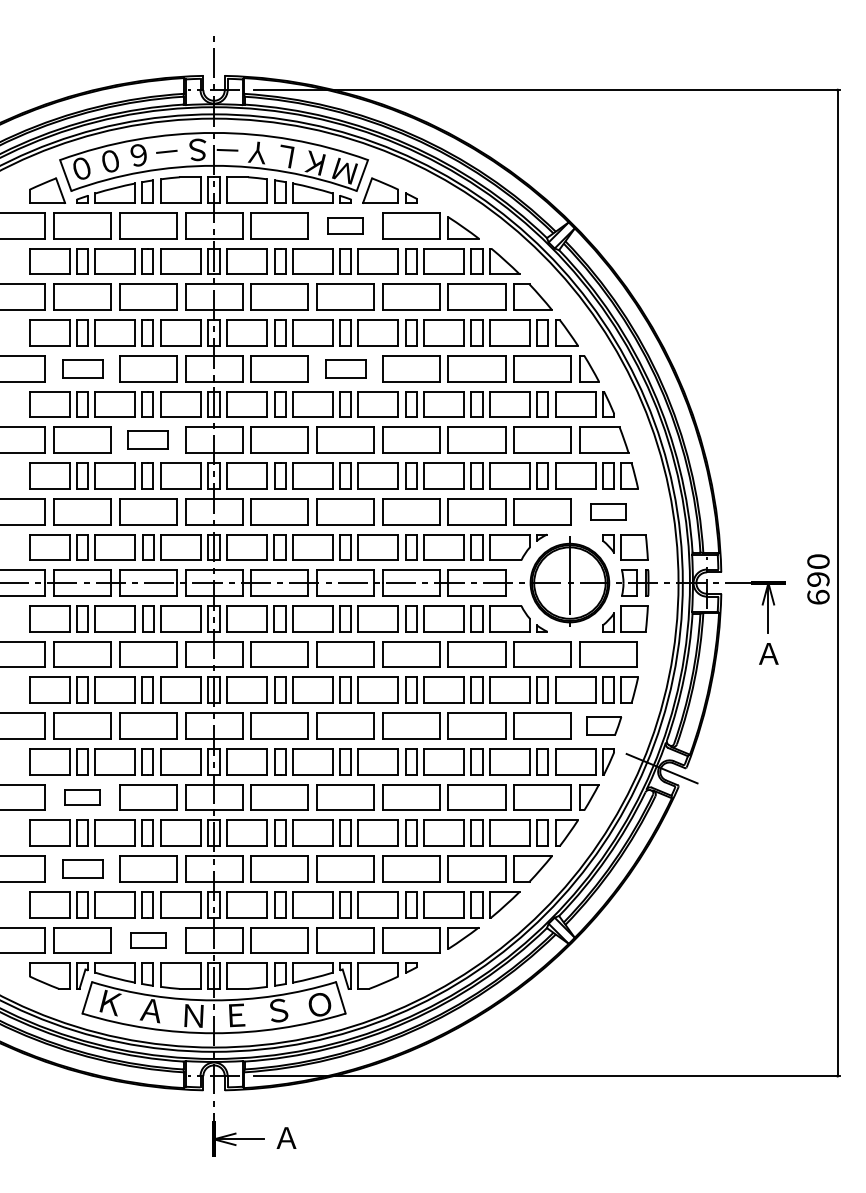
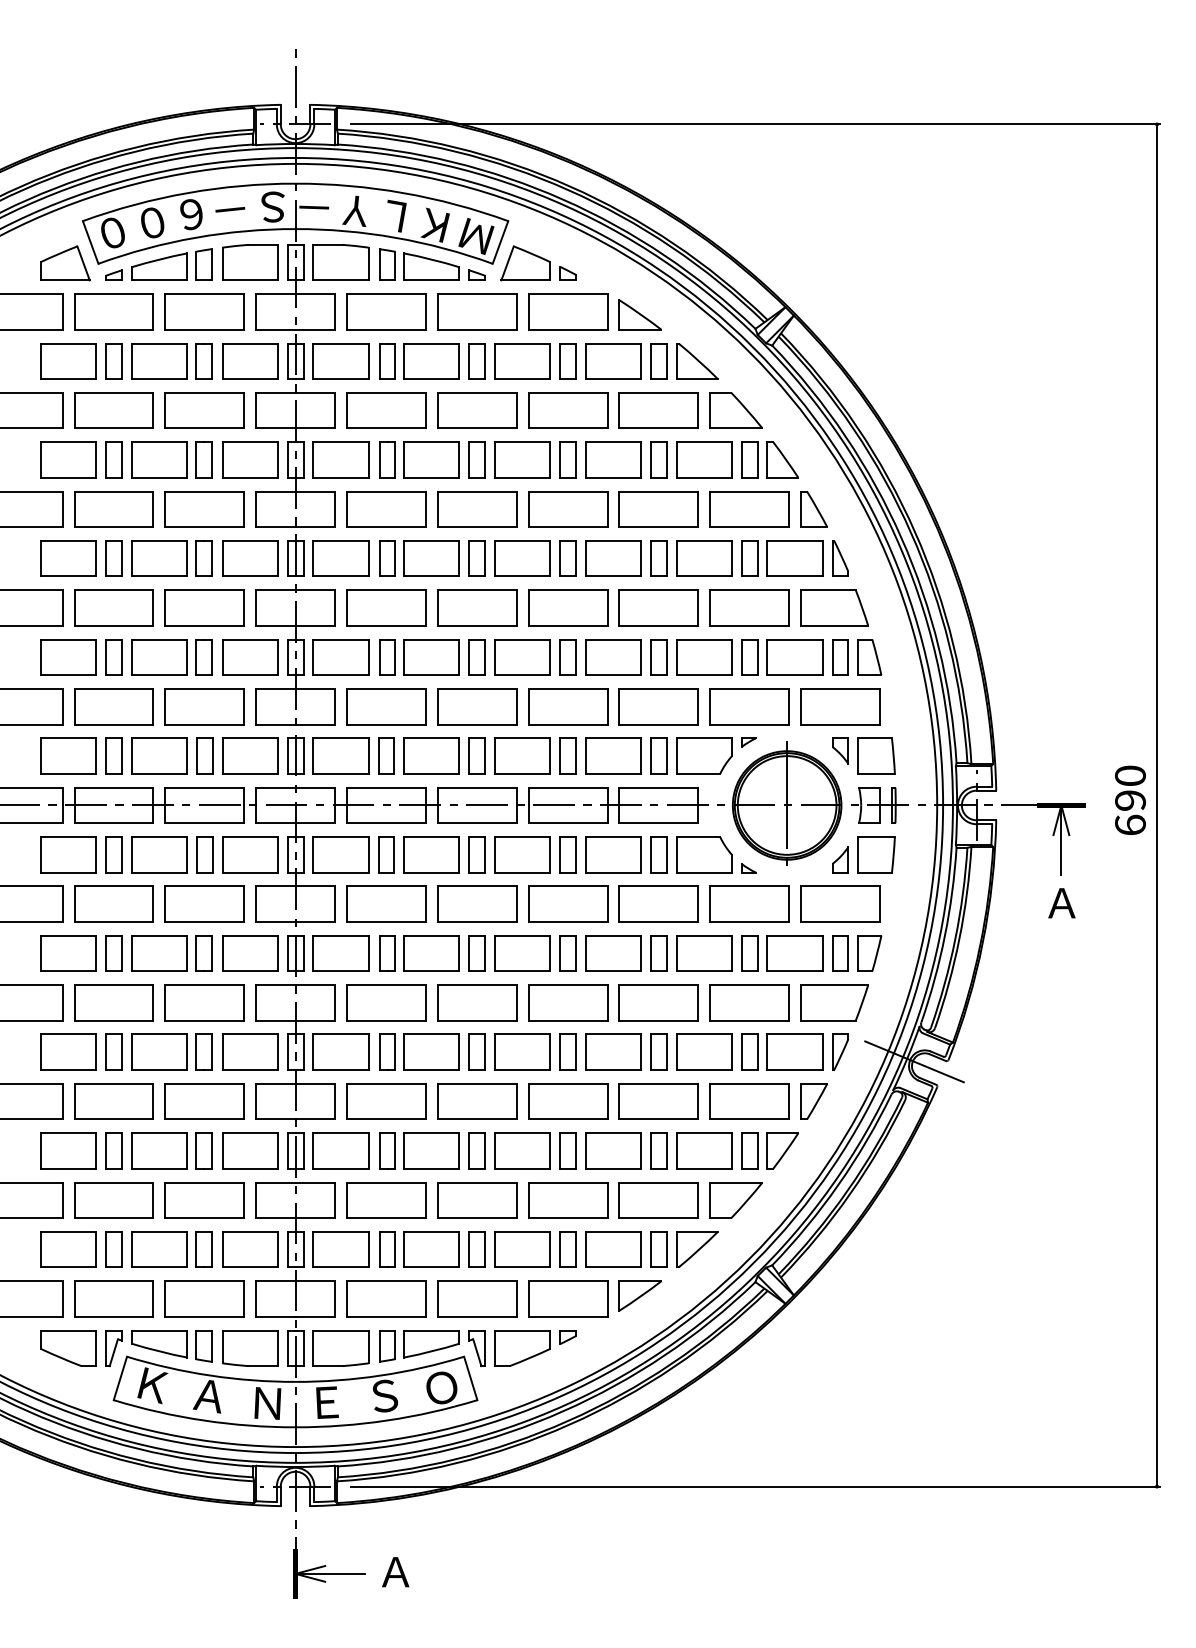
part: (345, 225) -> (477, 311), size x1.67
part: (82, 368) -> (113, 509), size x1.43
part: (345, 368) -> (477, 509), size x1.43
part: (148, 439) -> (204, 607), size x1.43
part: (608, 511) -> (840, 706), size x1.67
part: (604, 725) -> (834, 1002), size x1.43
part: (82, 797) -> (113, 1101), size x1.67
part: (82, 868) -> (113, 1199), size x1.43
part: (148, 940) -> (204, 1299), size x1.67

